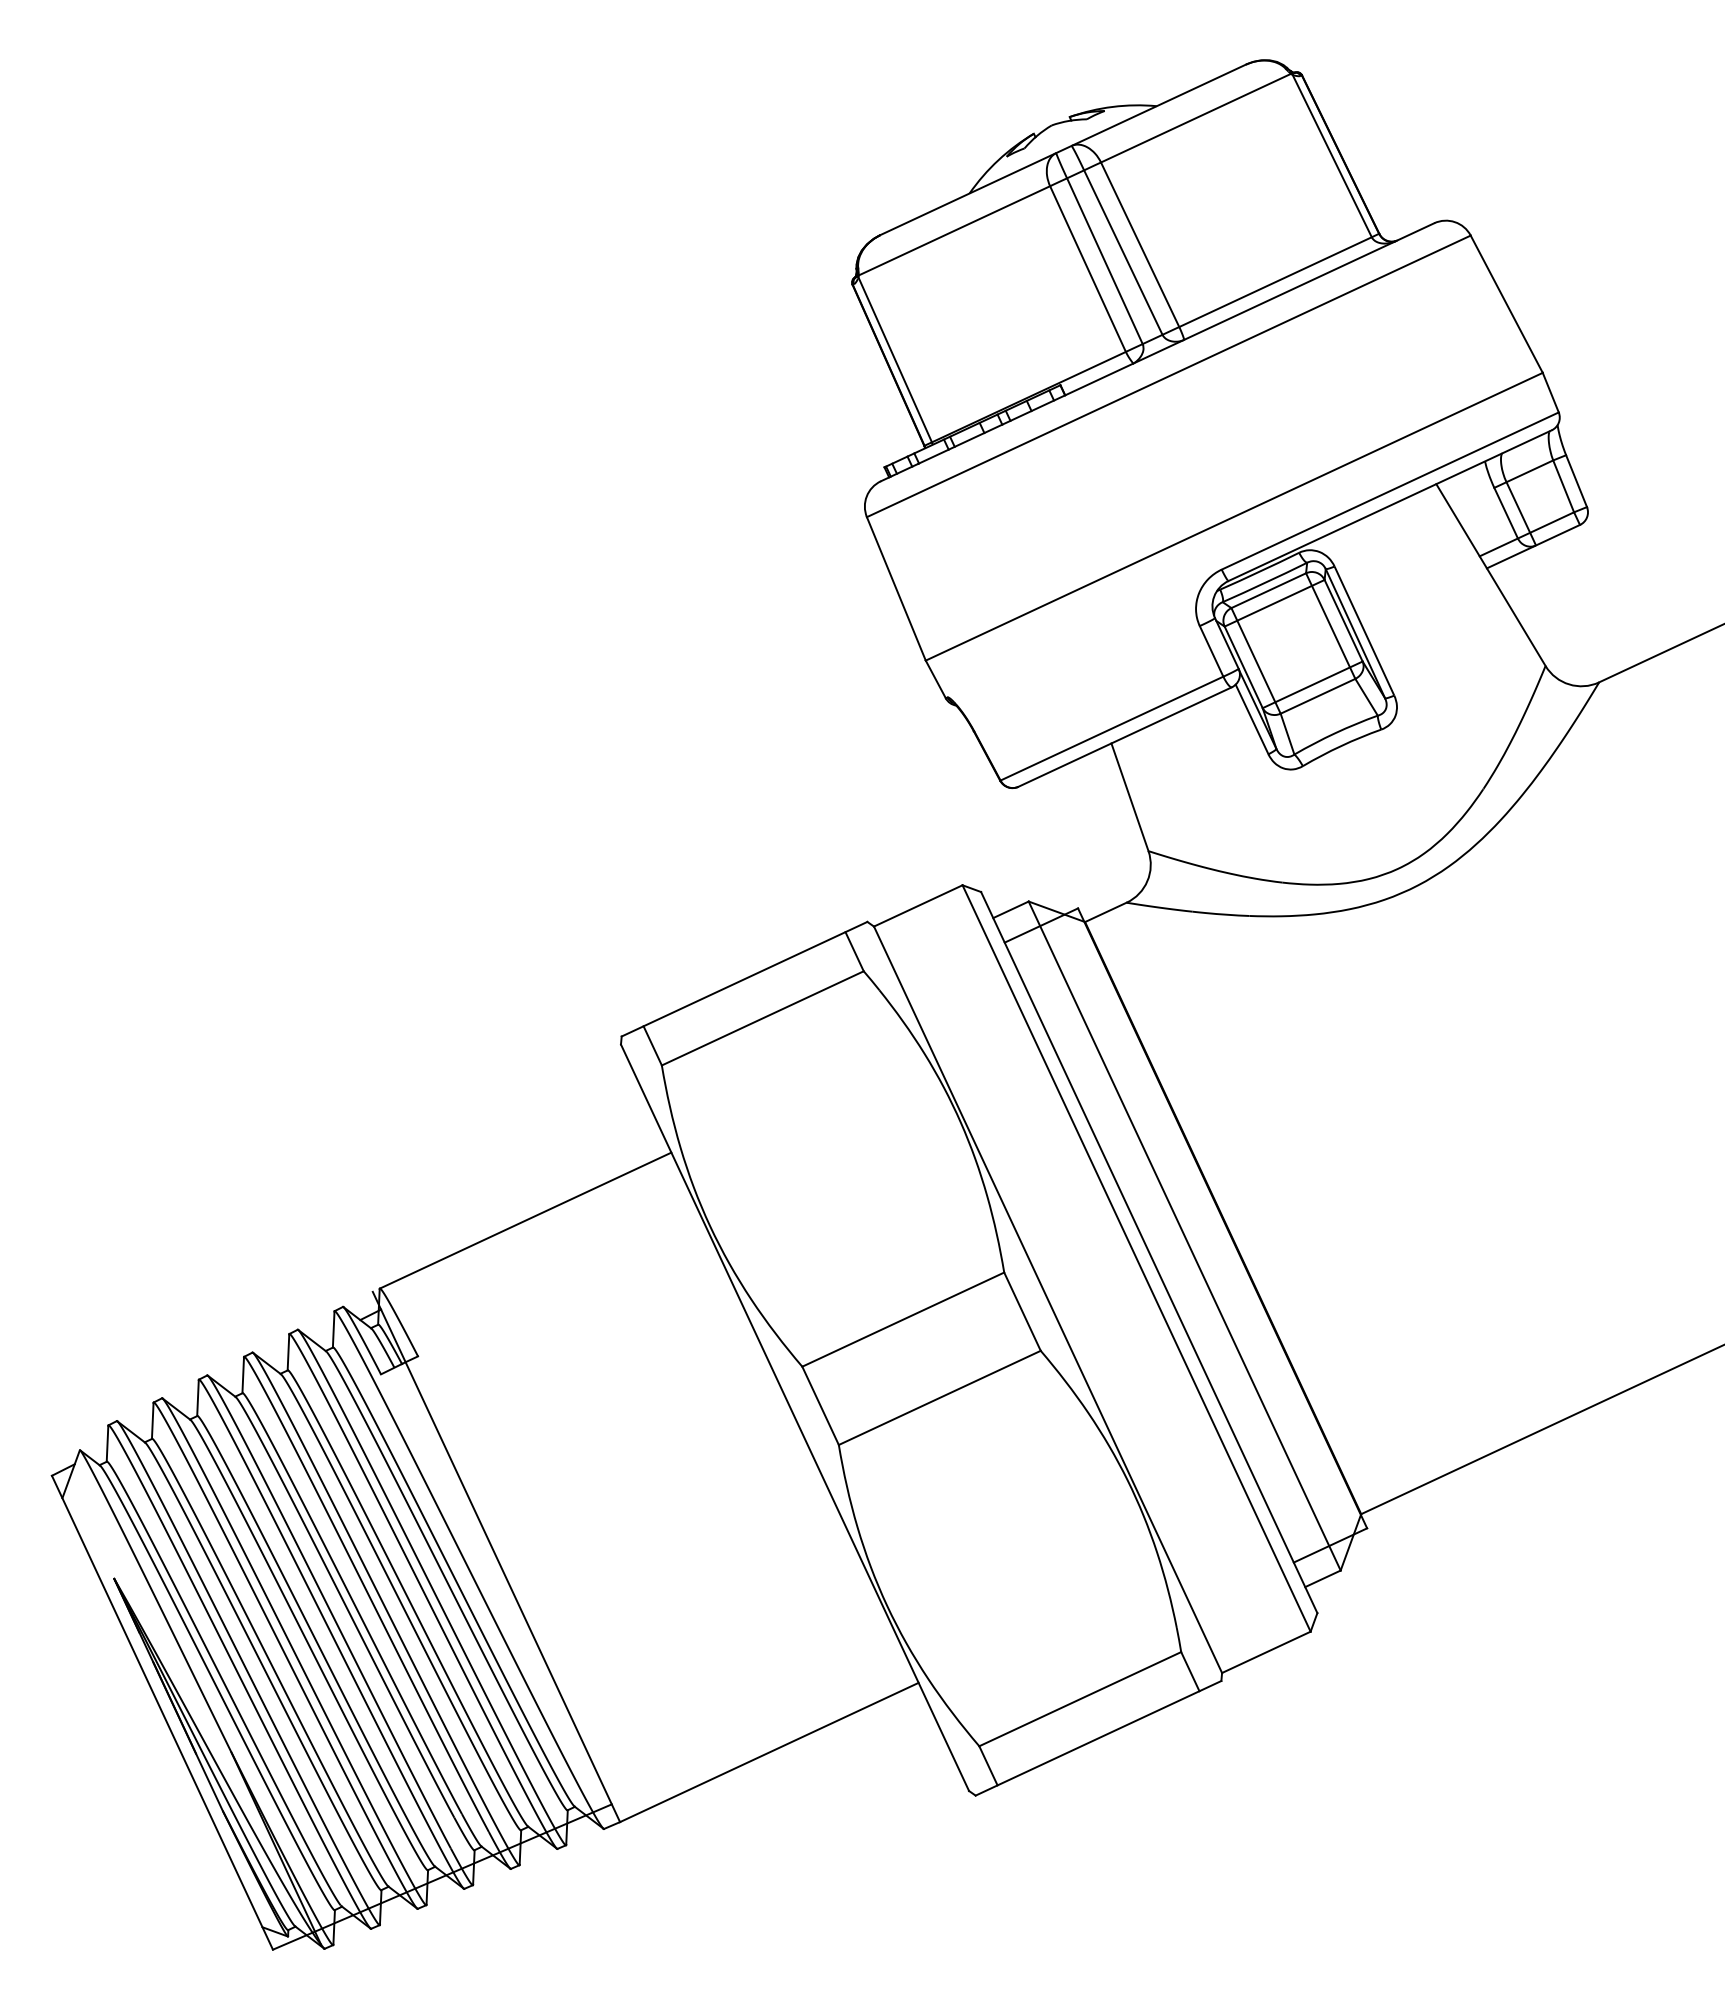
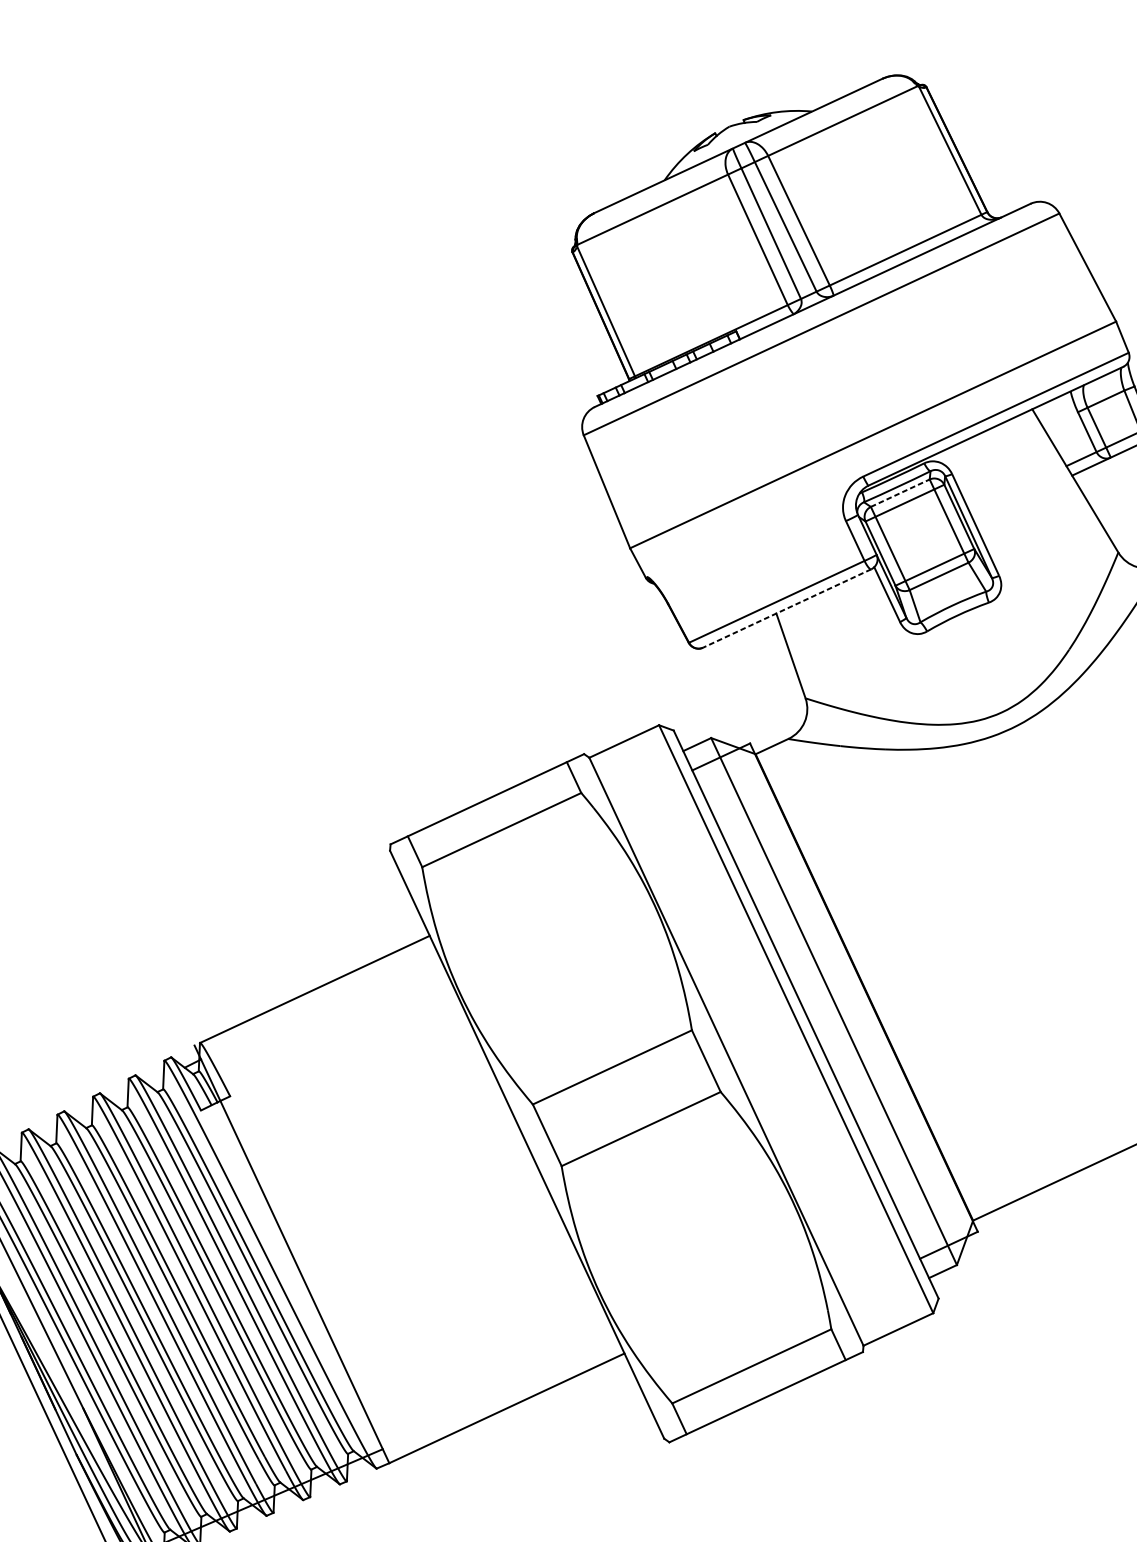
line: (1269, 590) -> (900, 493), solid -> dashed
line: (1125, 737) -> (787, 608), solid -> dashed

